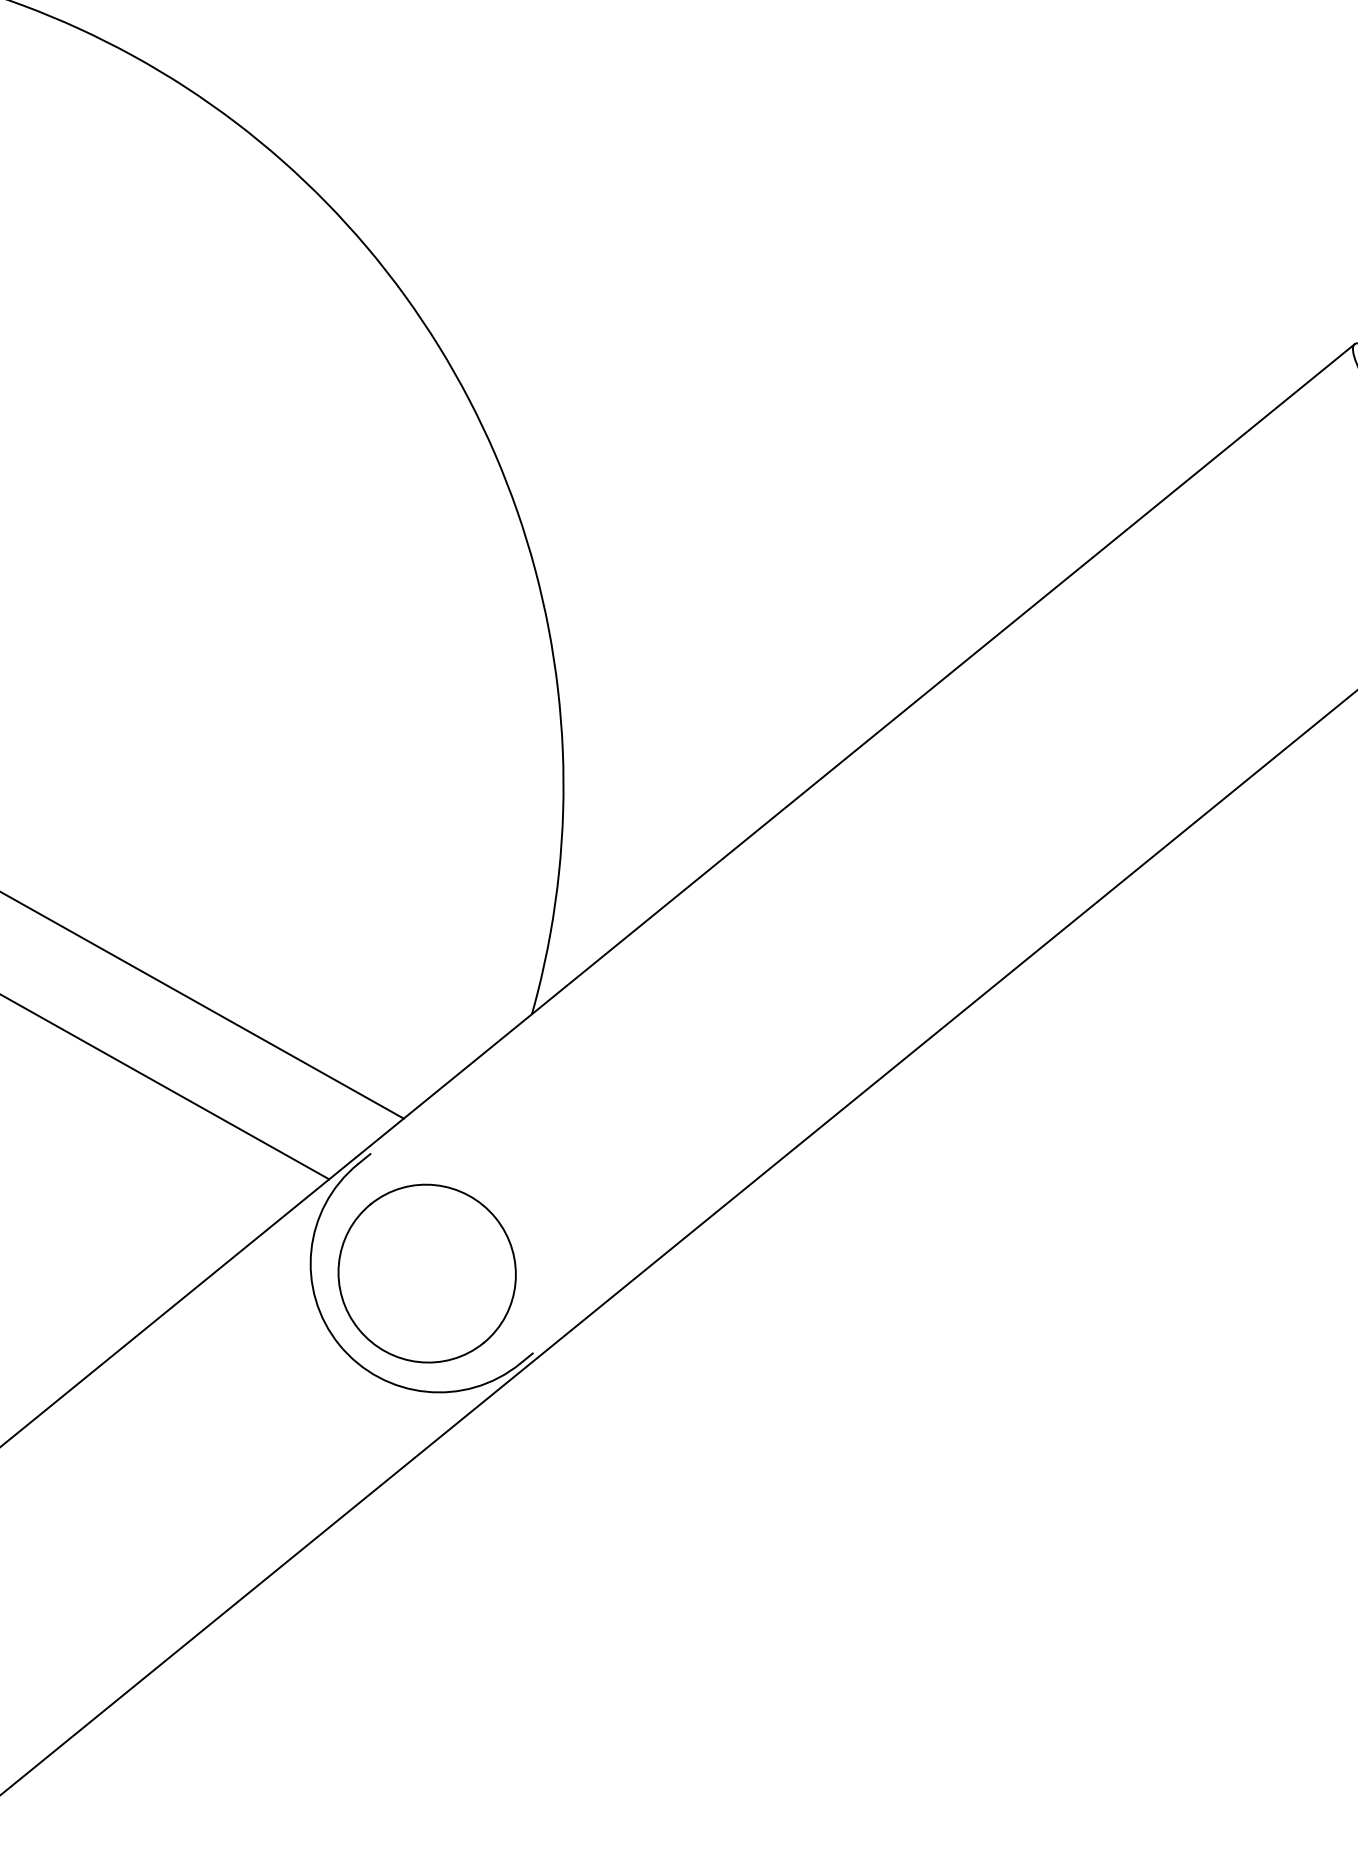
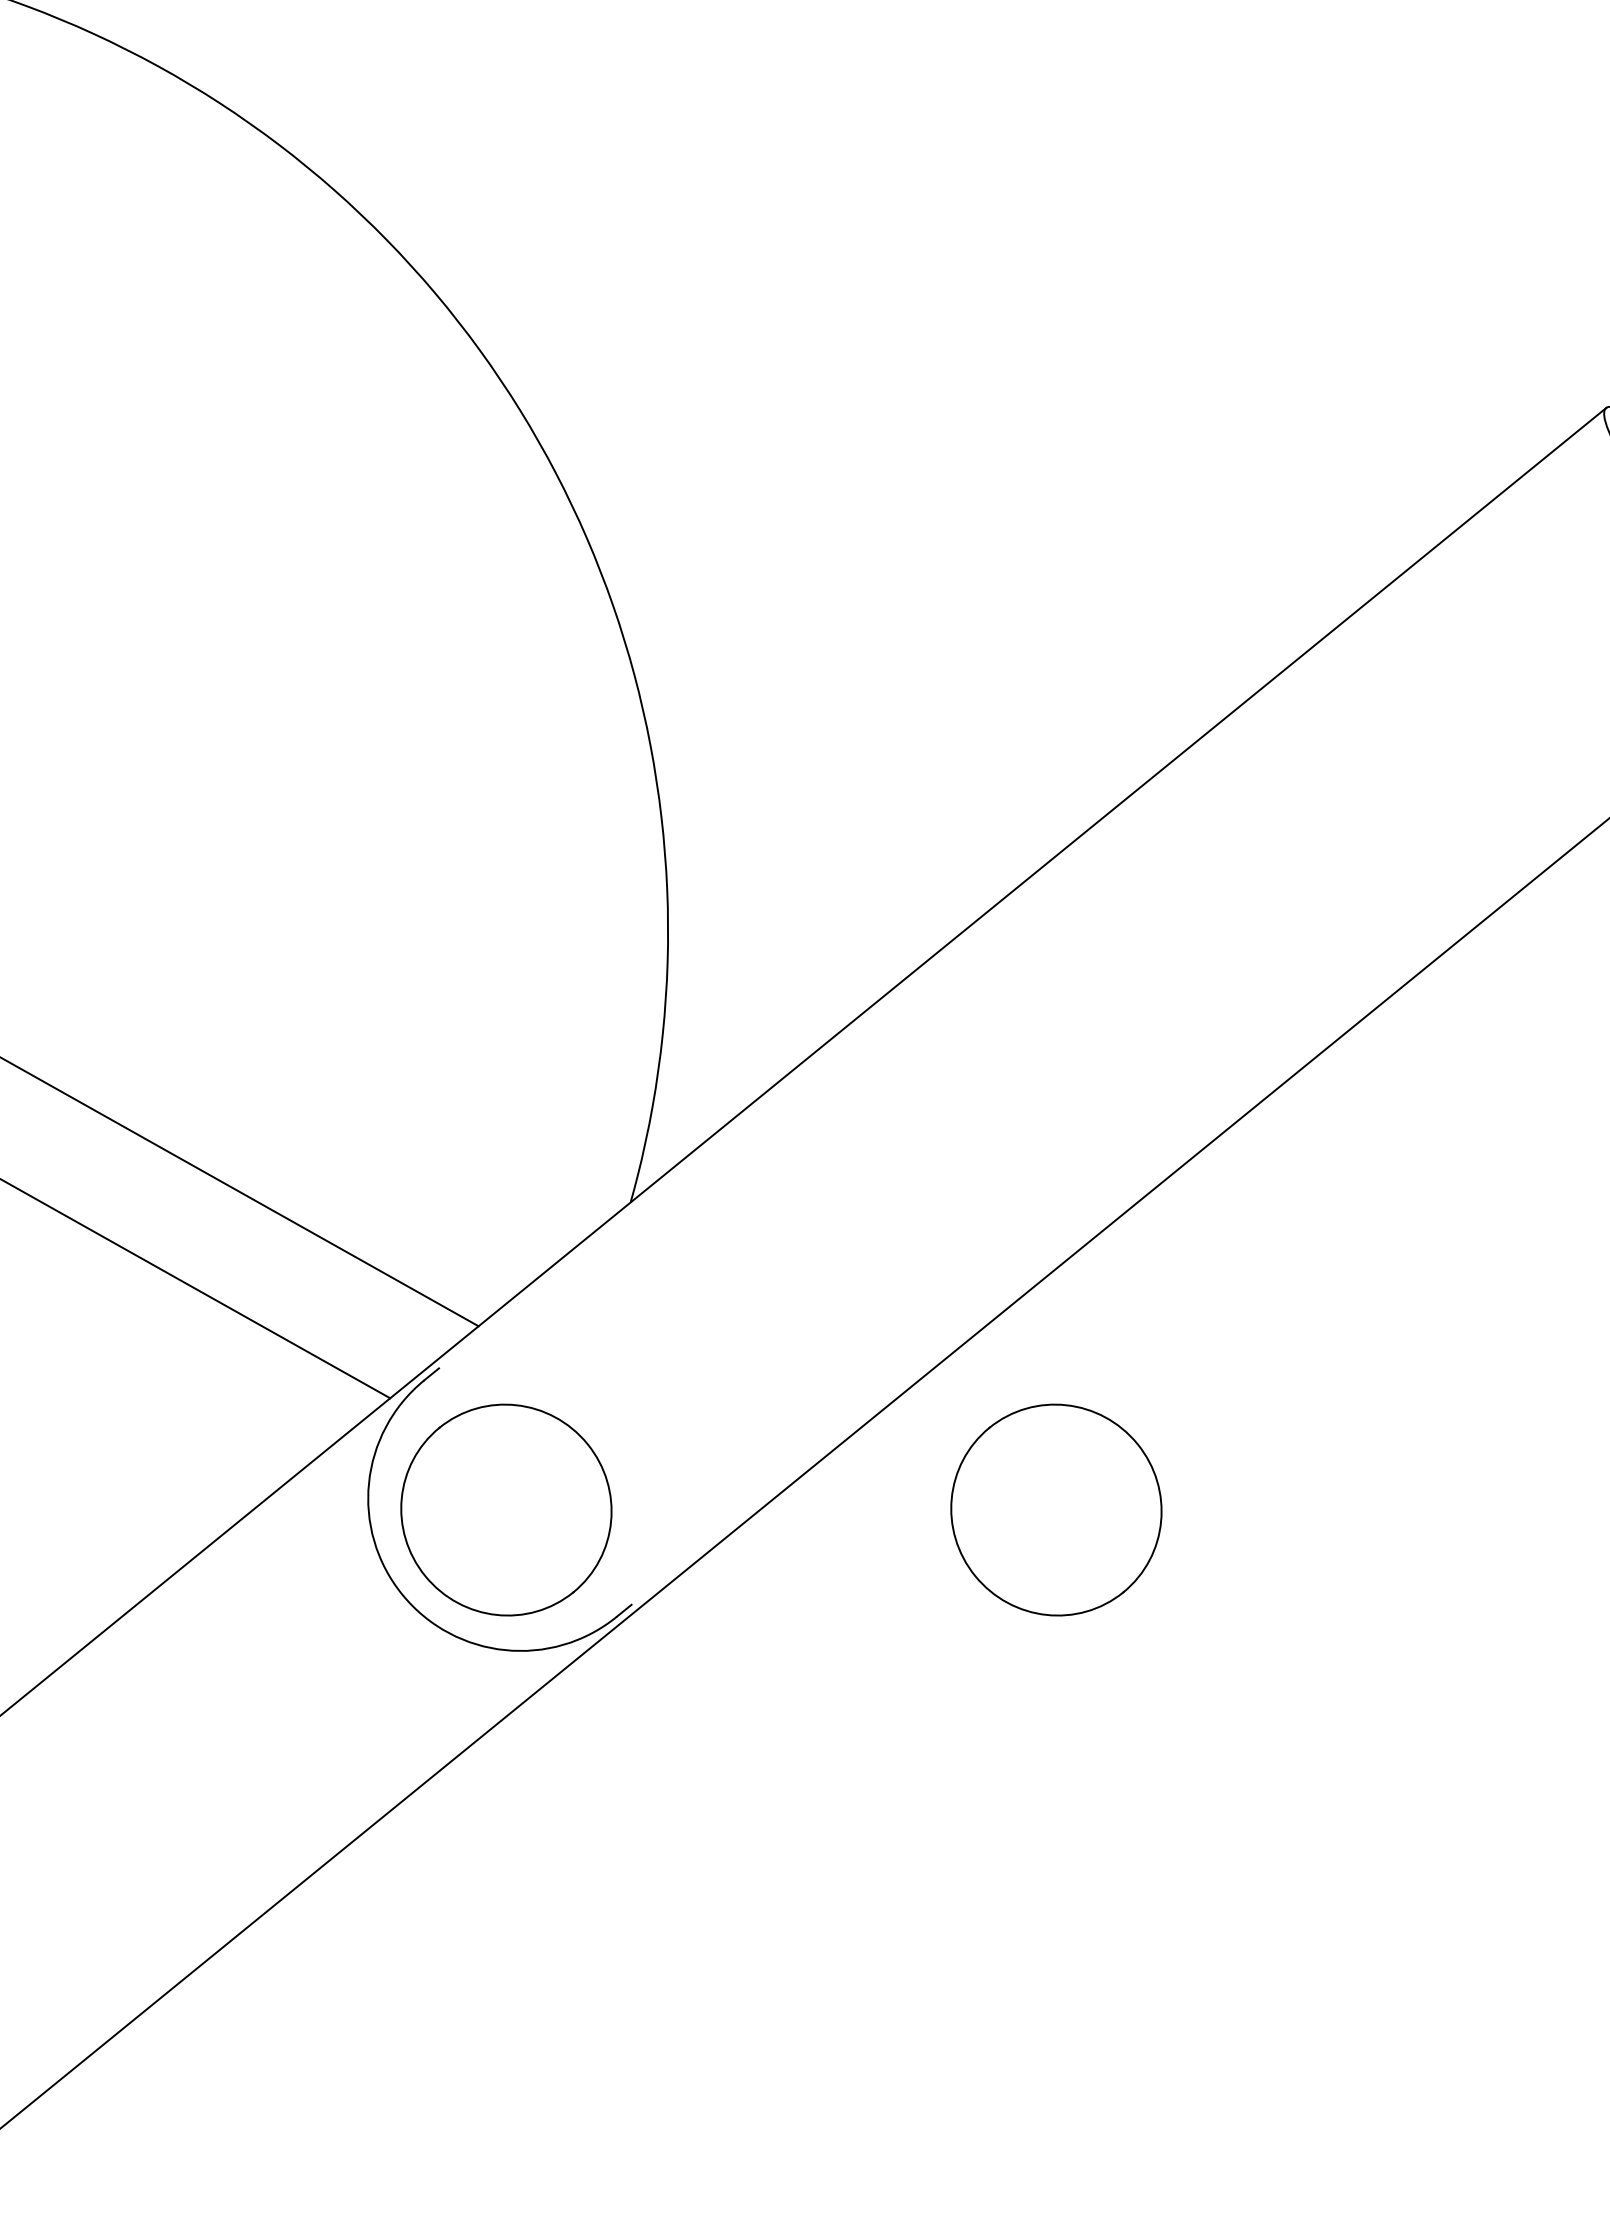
part: (891, 1273) -> (1056, 1509), added

